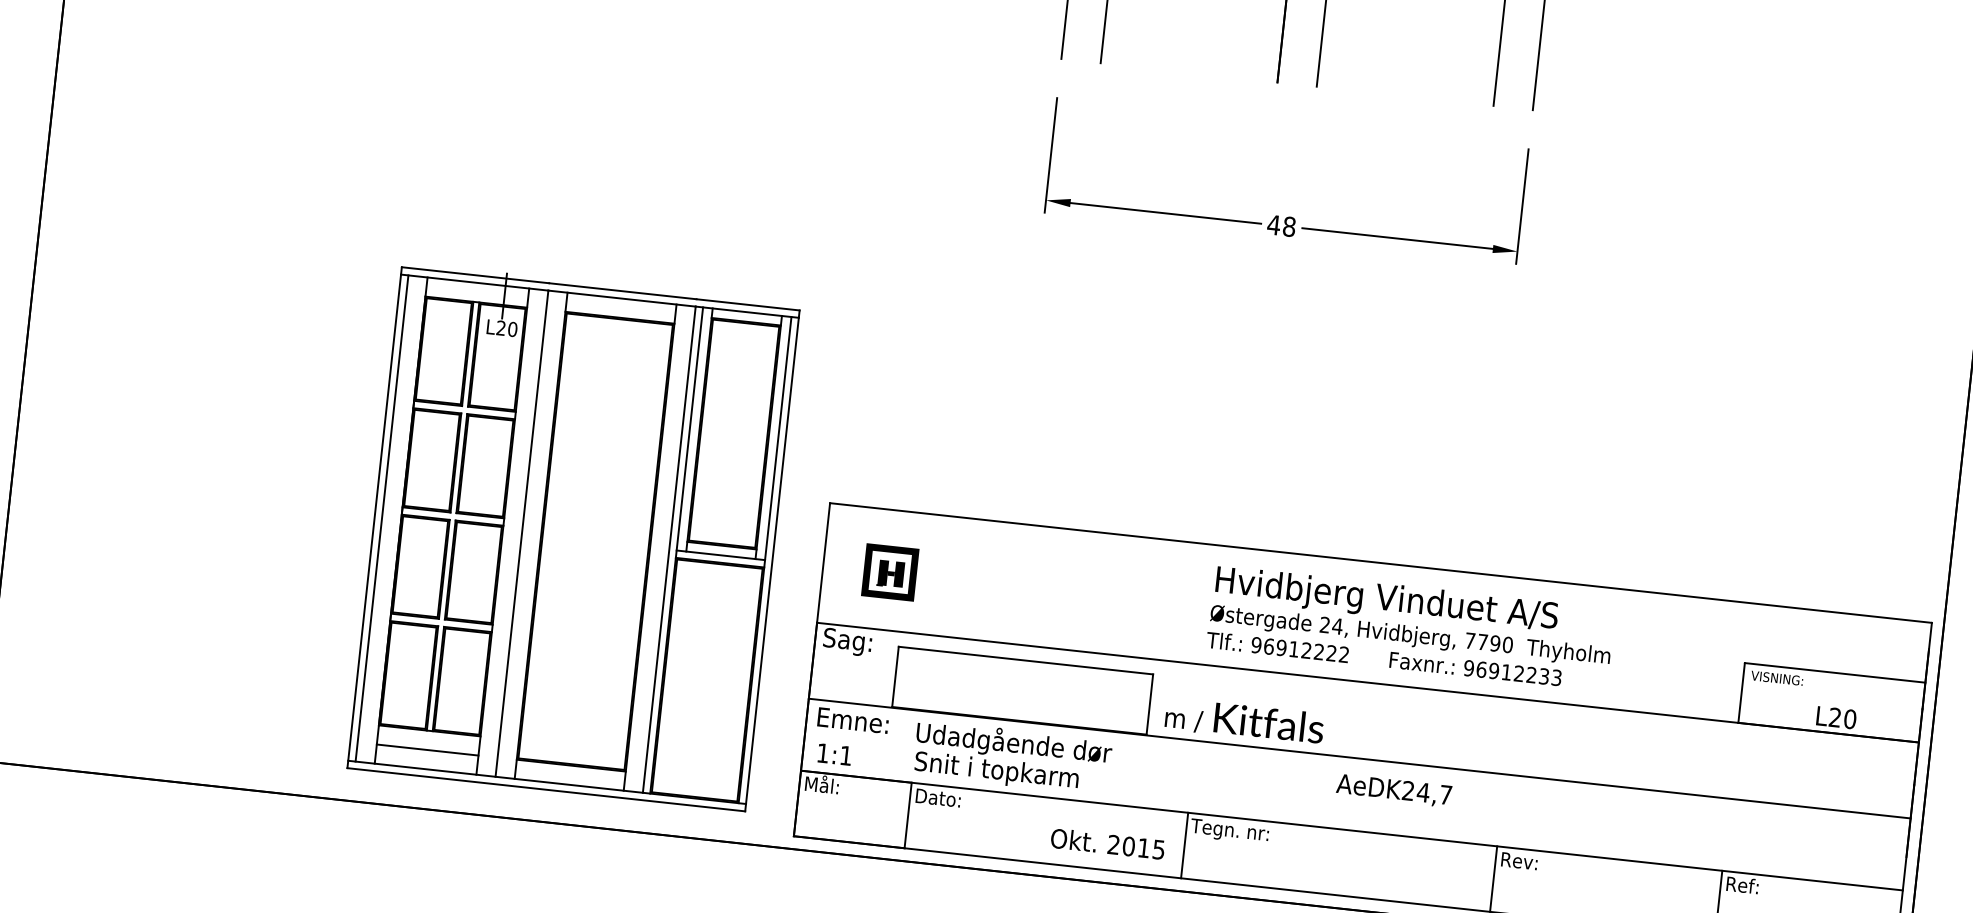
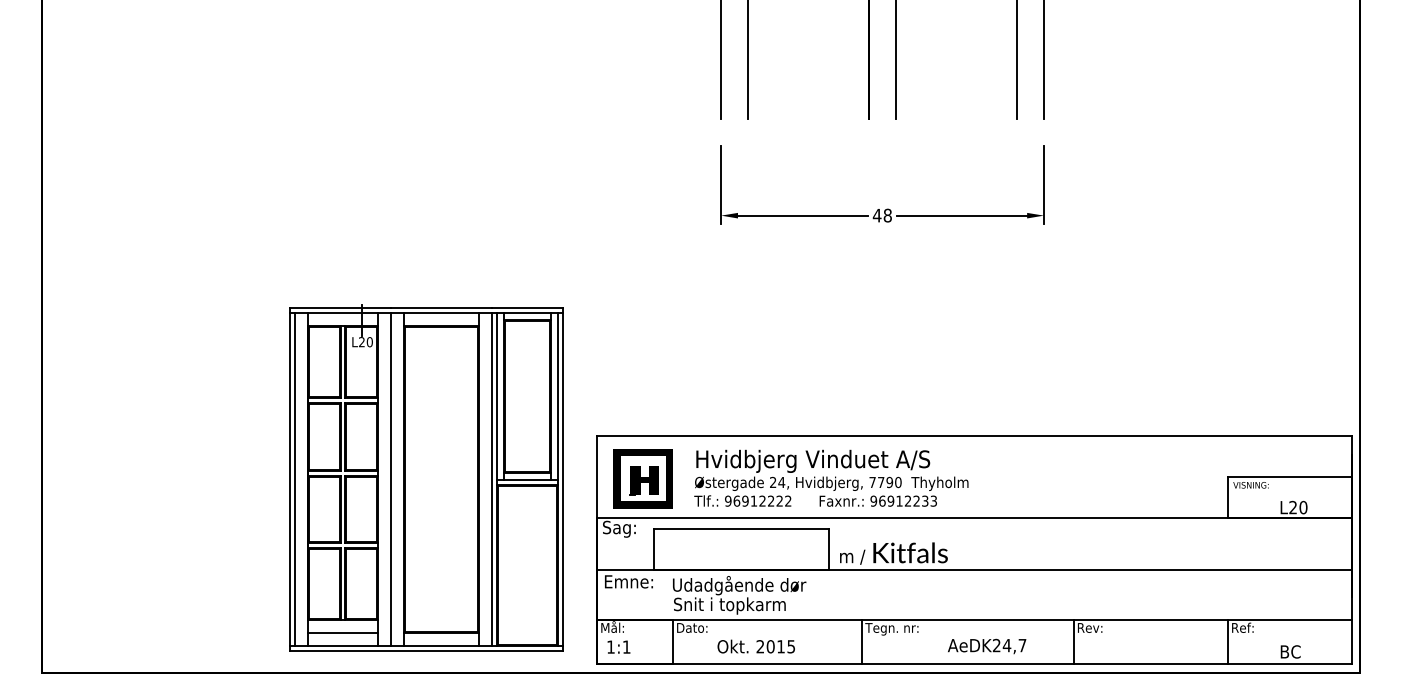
part: (889, 571) -> (642, 478), size x1.67
text: (1411, 627) -> (831, 477), moved
text: (834, 753) -> (618, 646), moved
text: (1394, 790) -> (987, 646), moved
text: (1106, 843) -> (755, 646), moved

